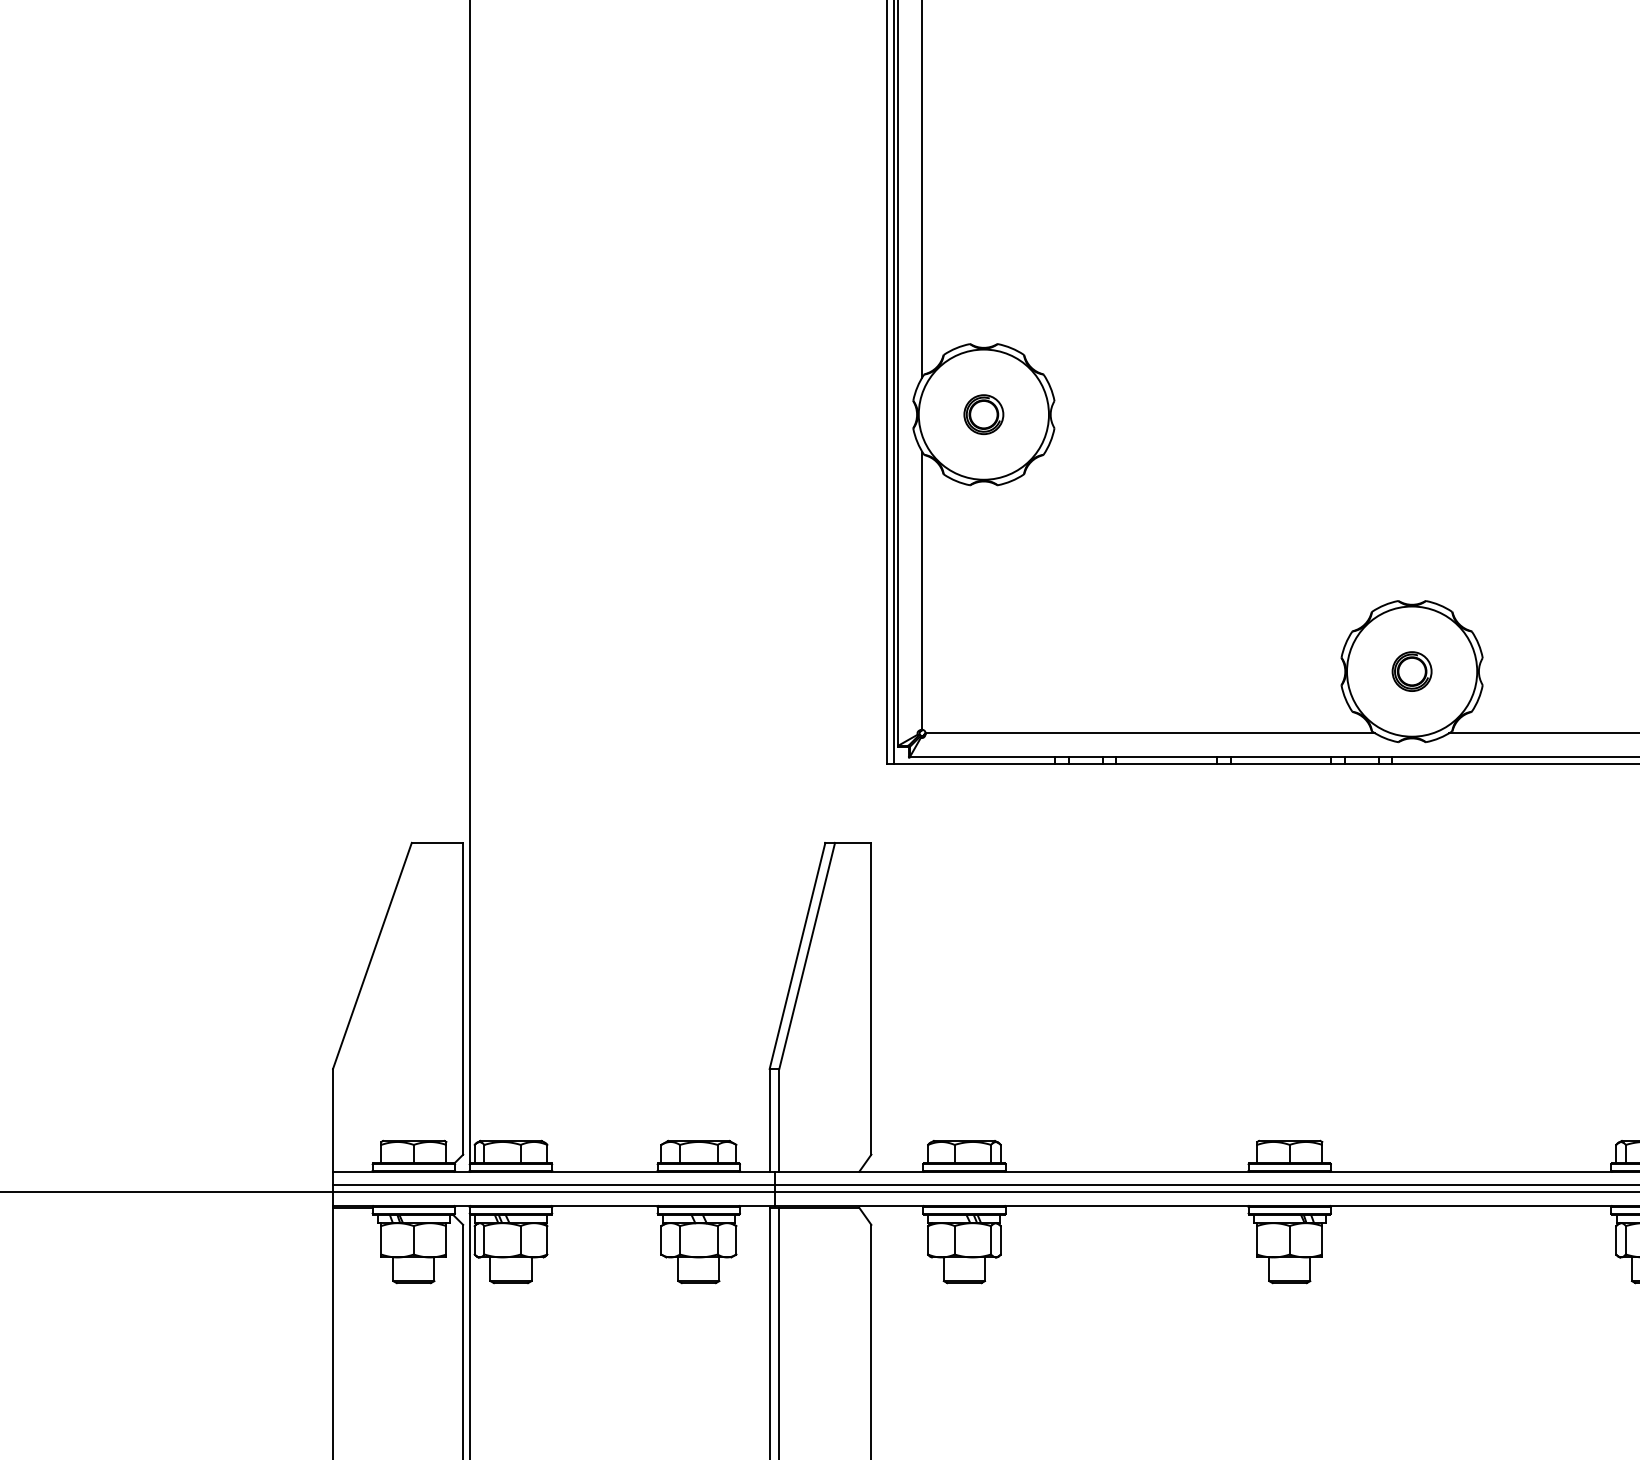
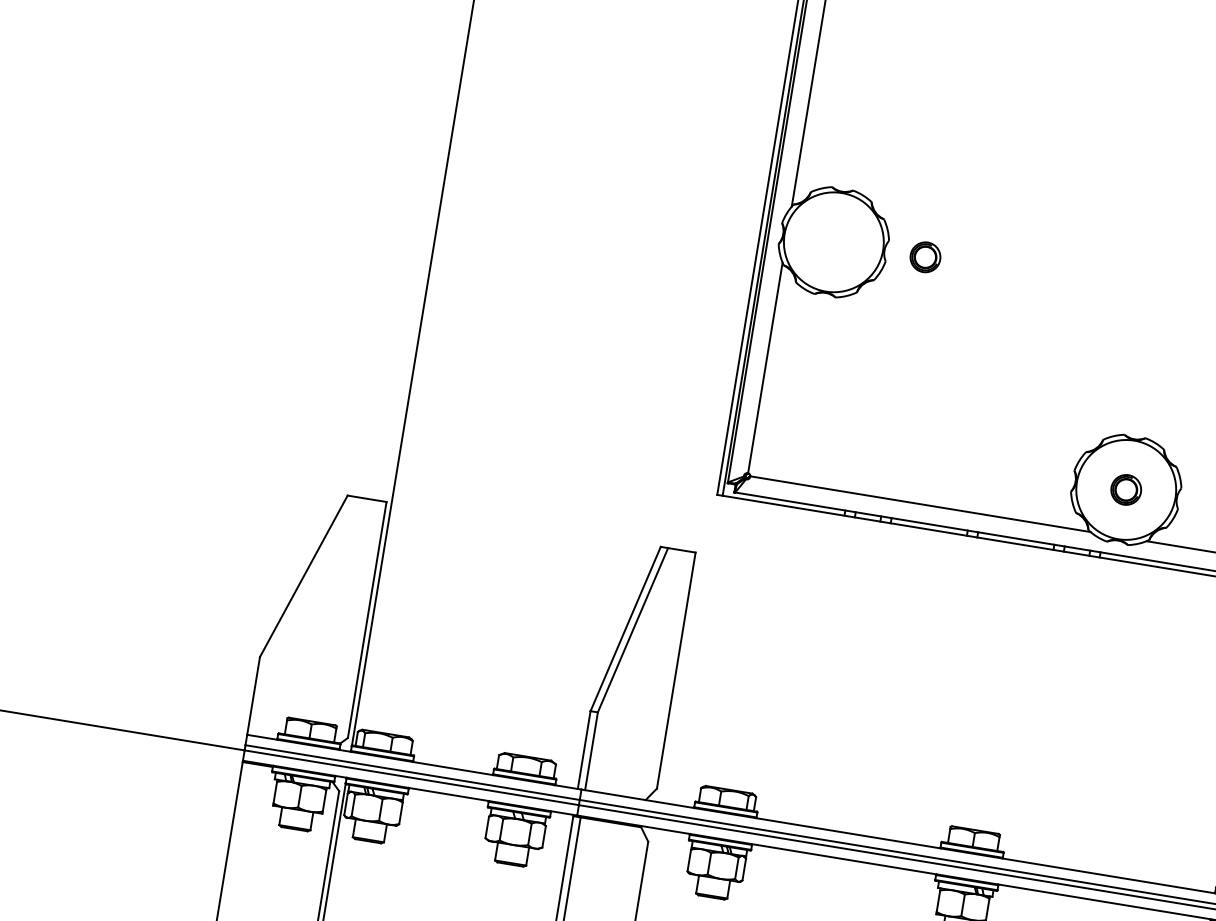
part: (983, 414) -> (925, 257), moved

